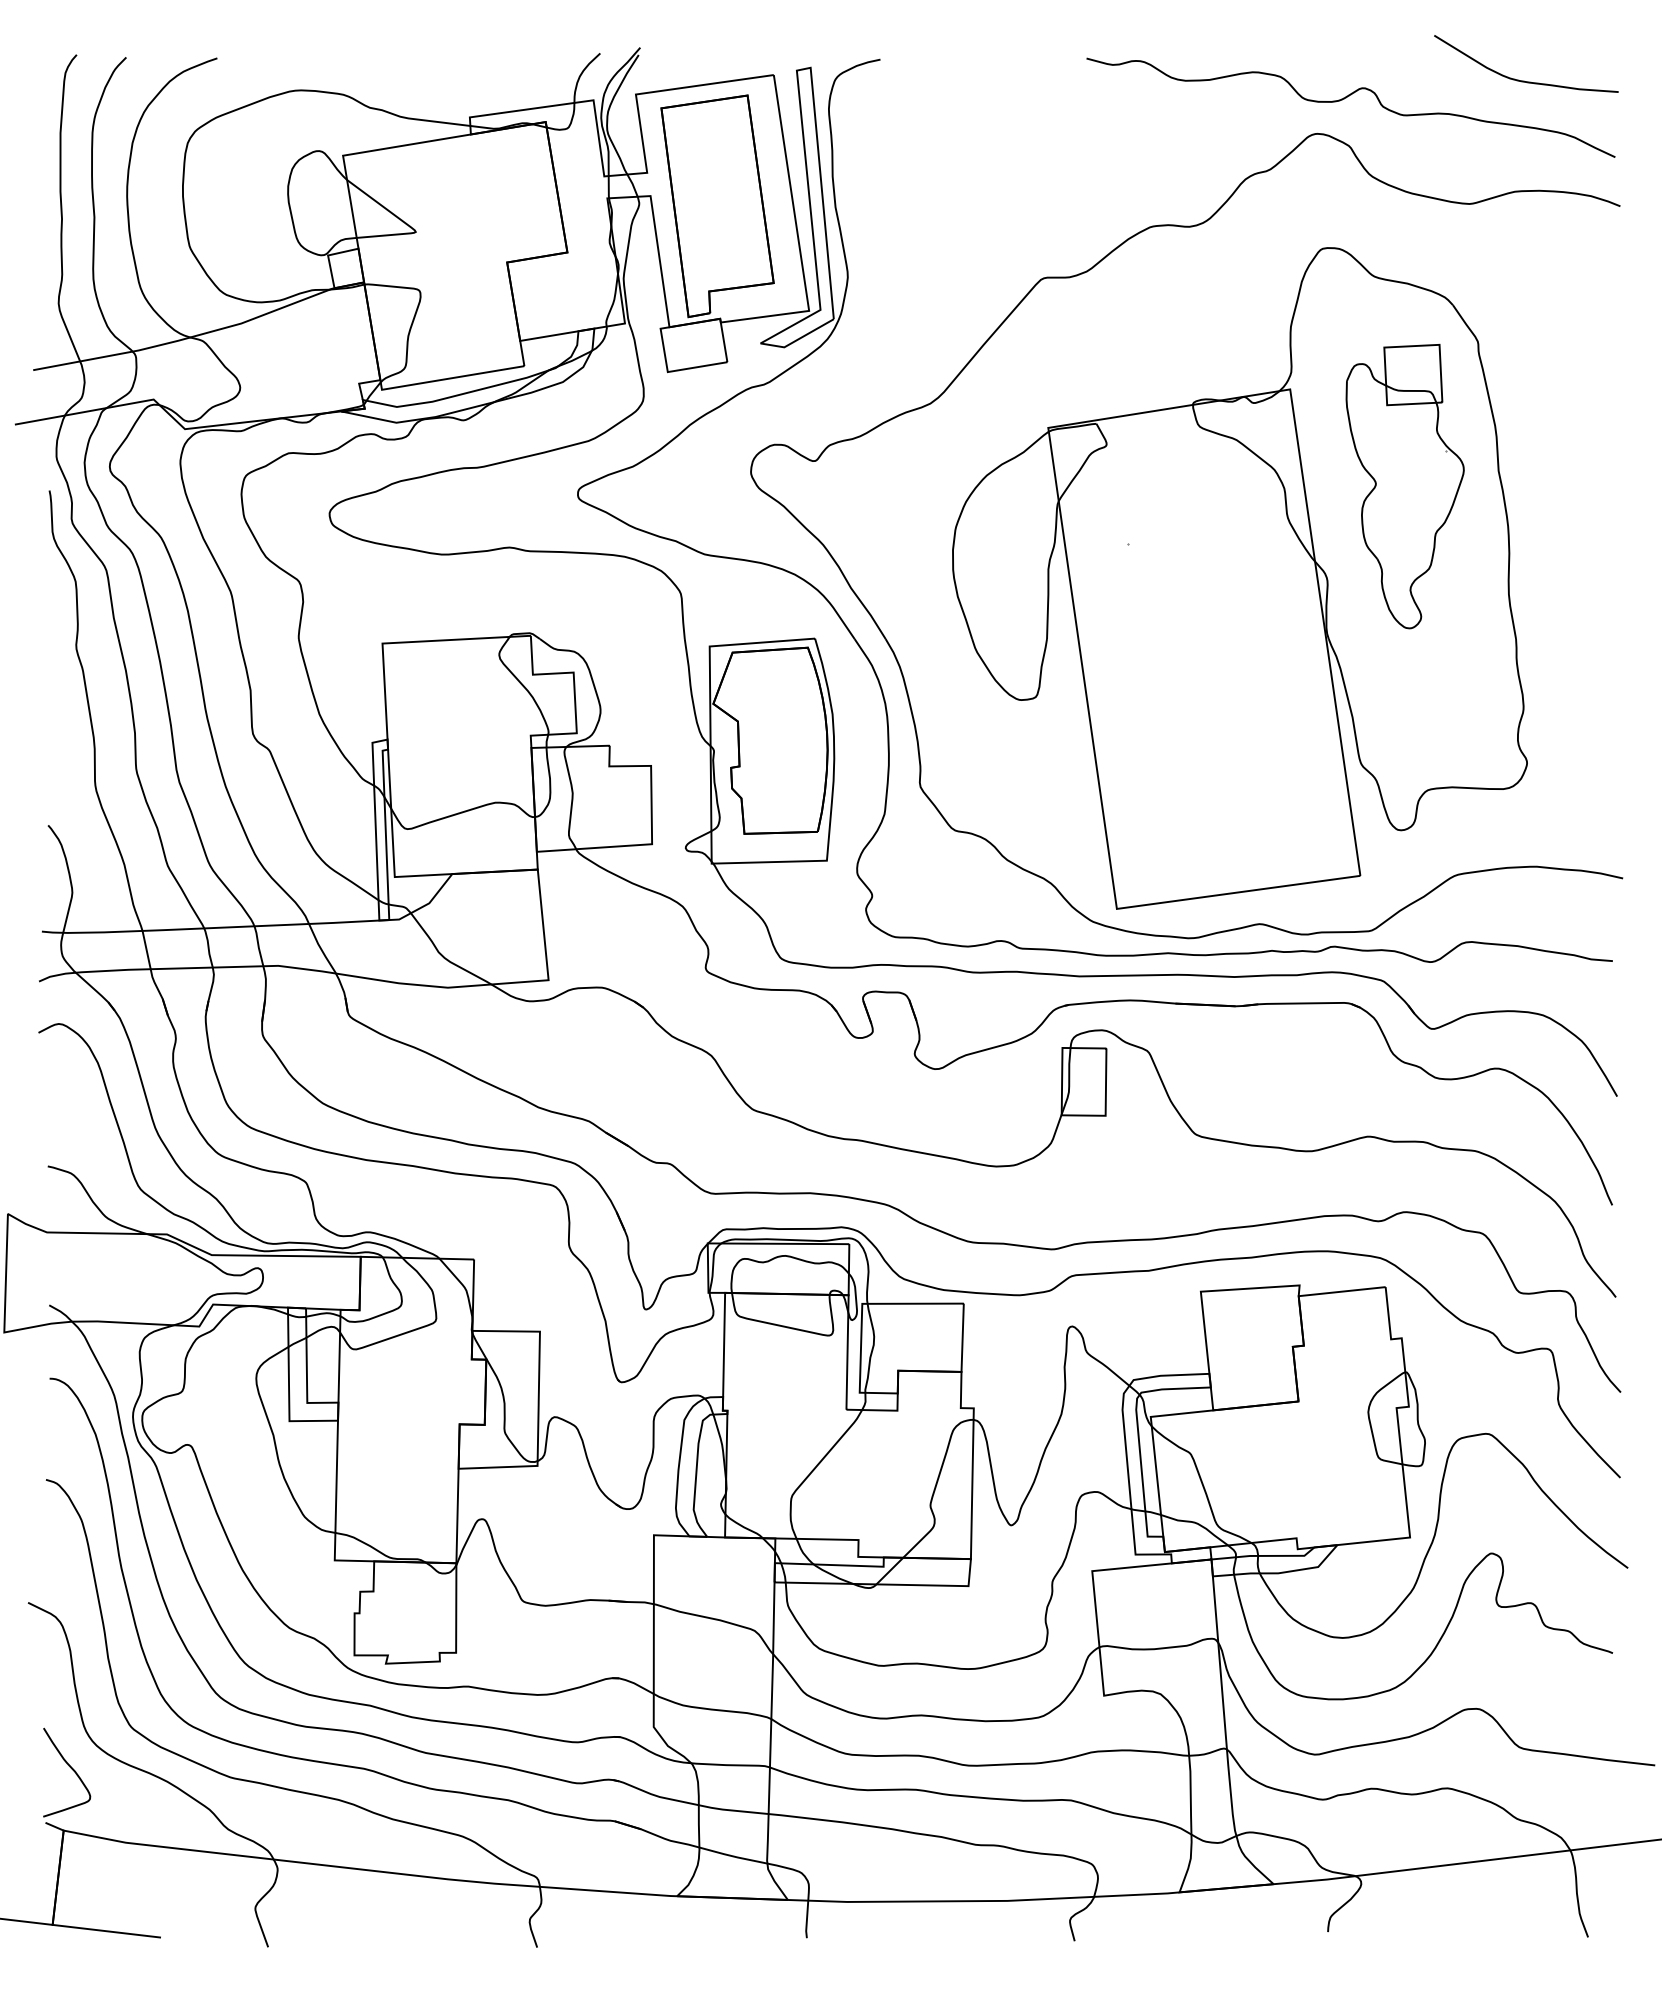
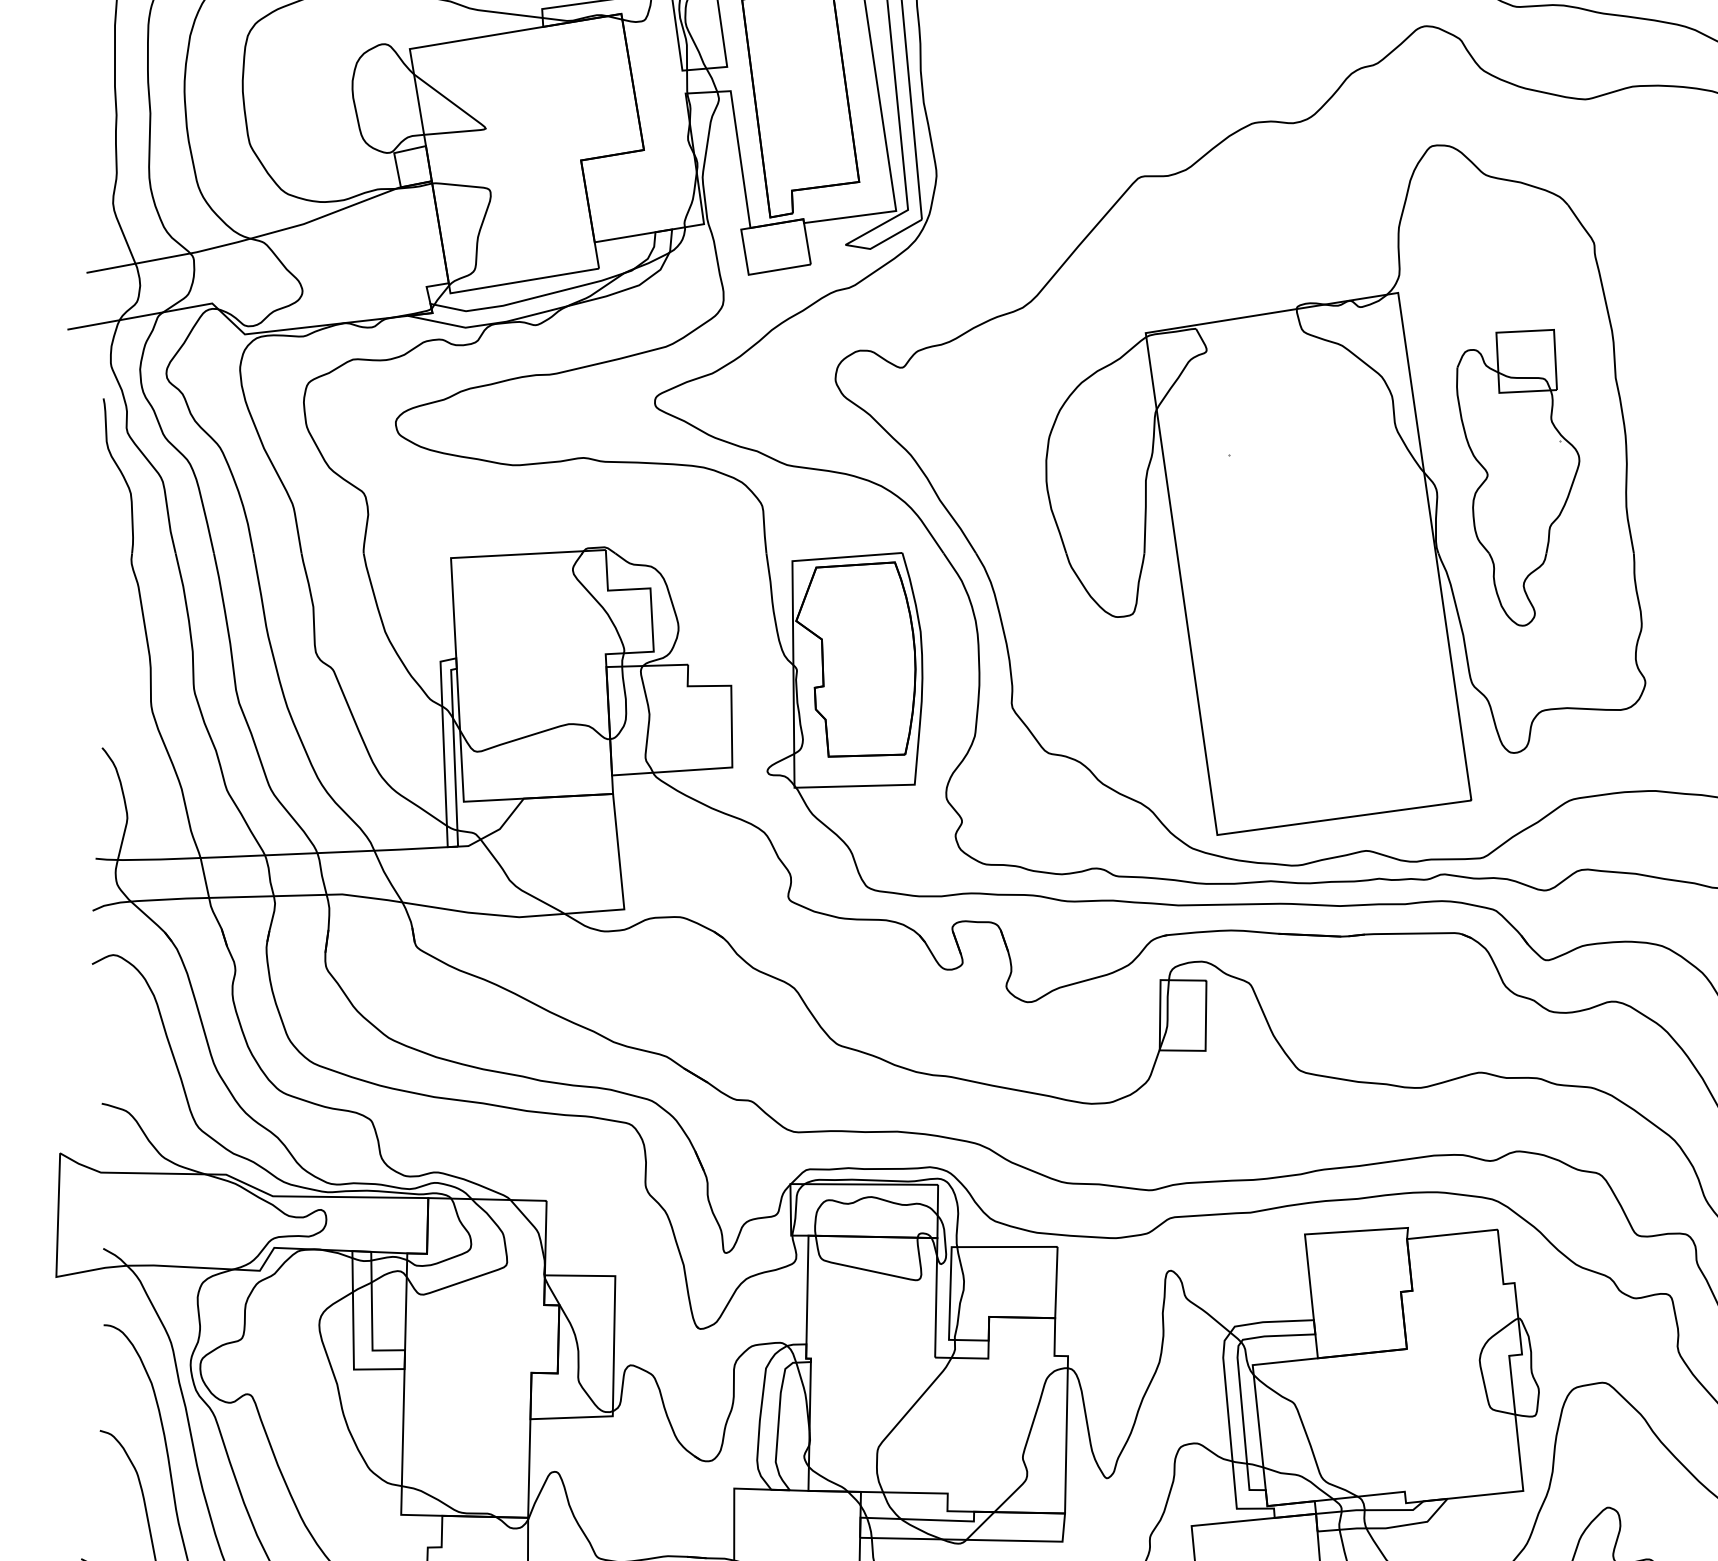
part: (1404, 486) -> (1517, 477), moved

